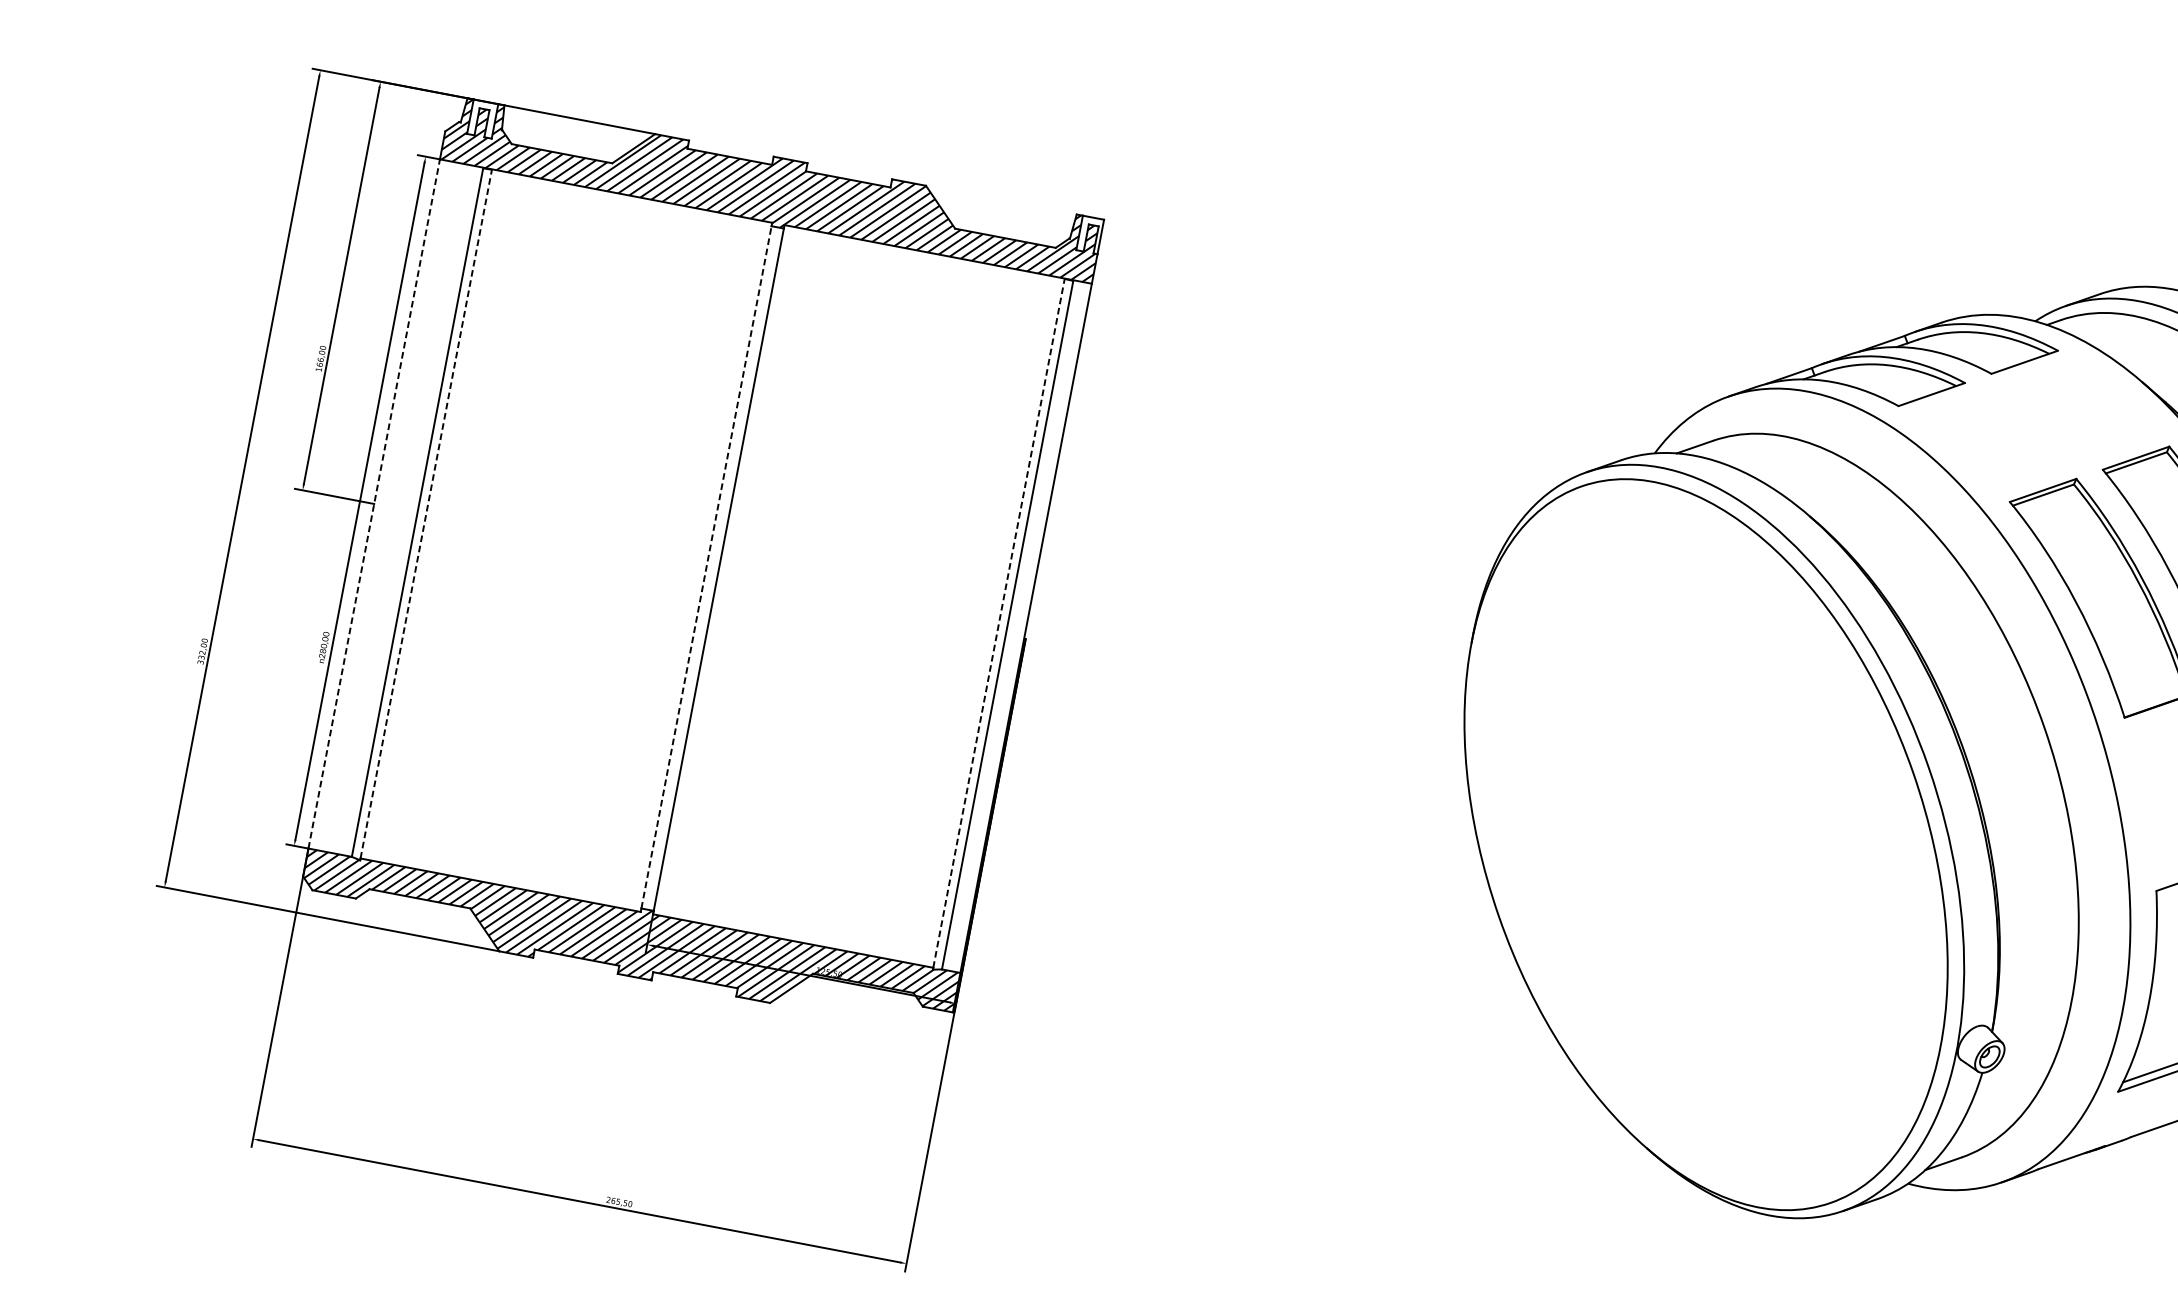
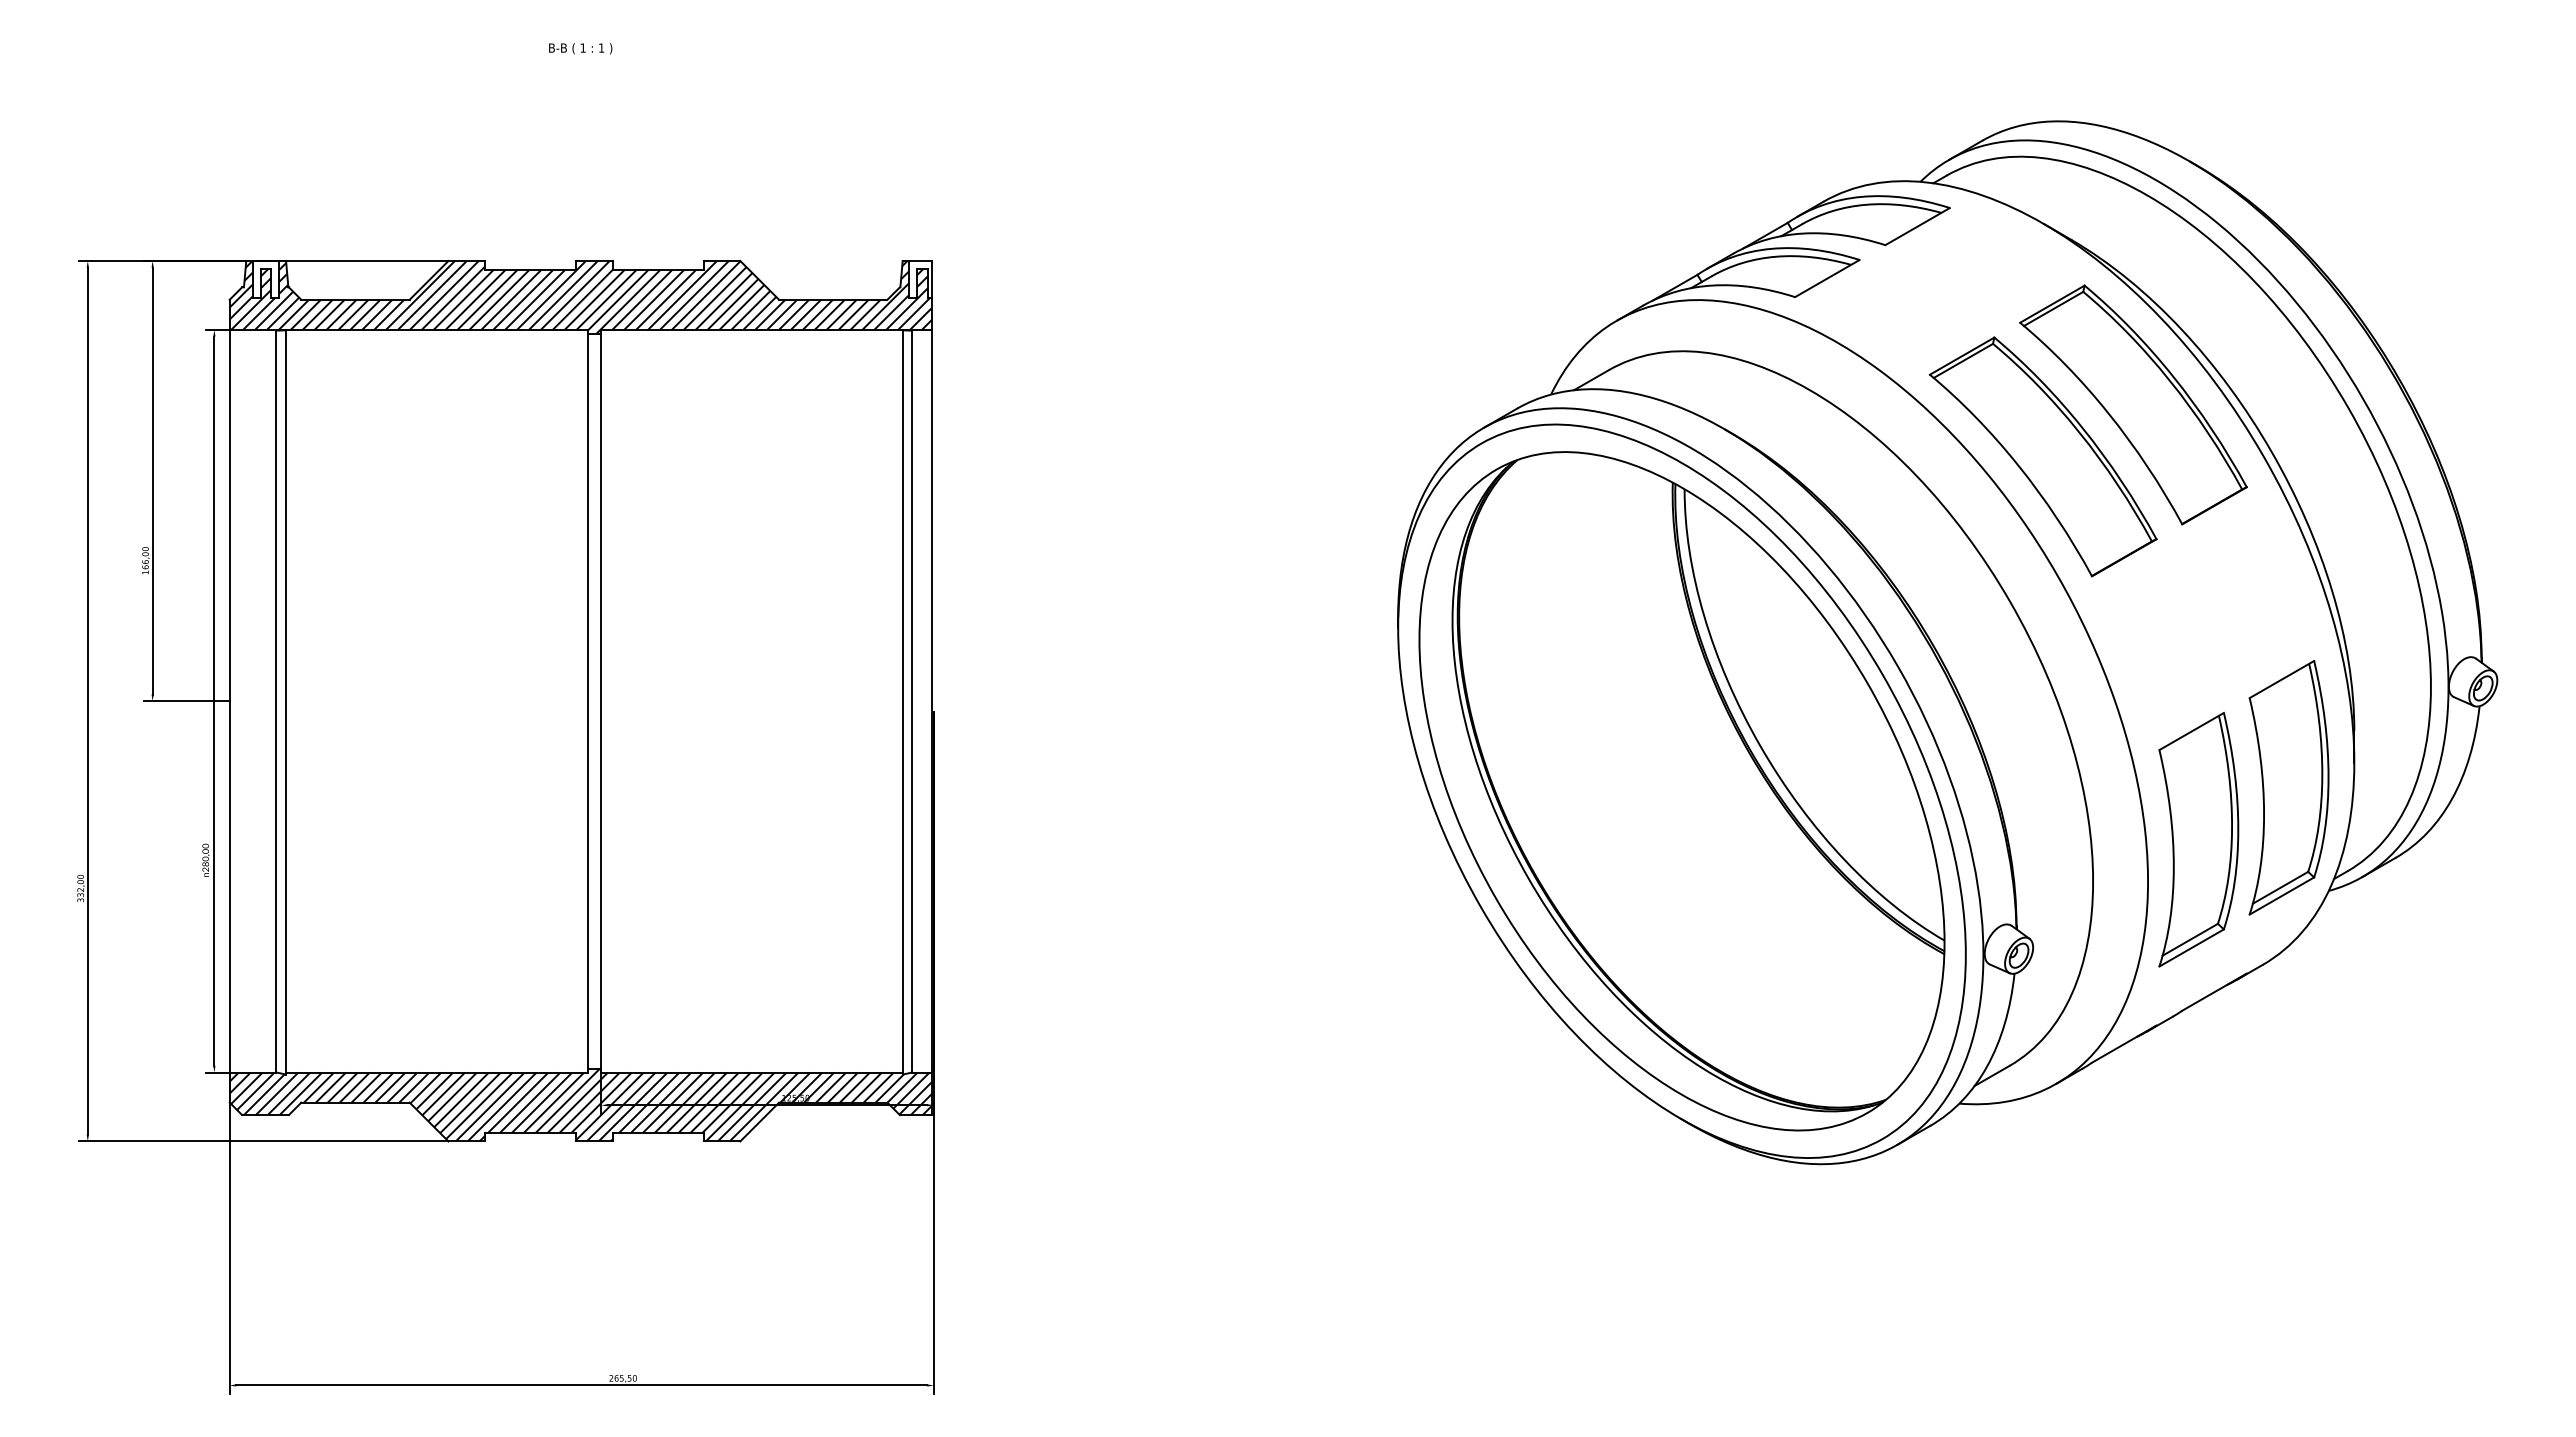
line: (374, 503) -> (229, 700), dashed -> solid
line: (426, 513) -> (285, 700), dashed -> solid
line: (706, 567) -> (587, 701), dashed -> solid
line: (998, 622) -> (902, 700), dashed -> solid
part: (1705, 844) -> (1681, 791), added

